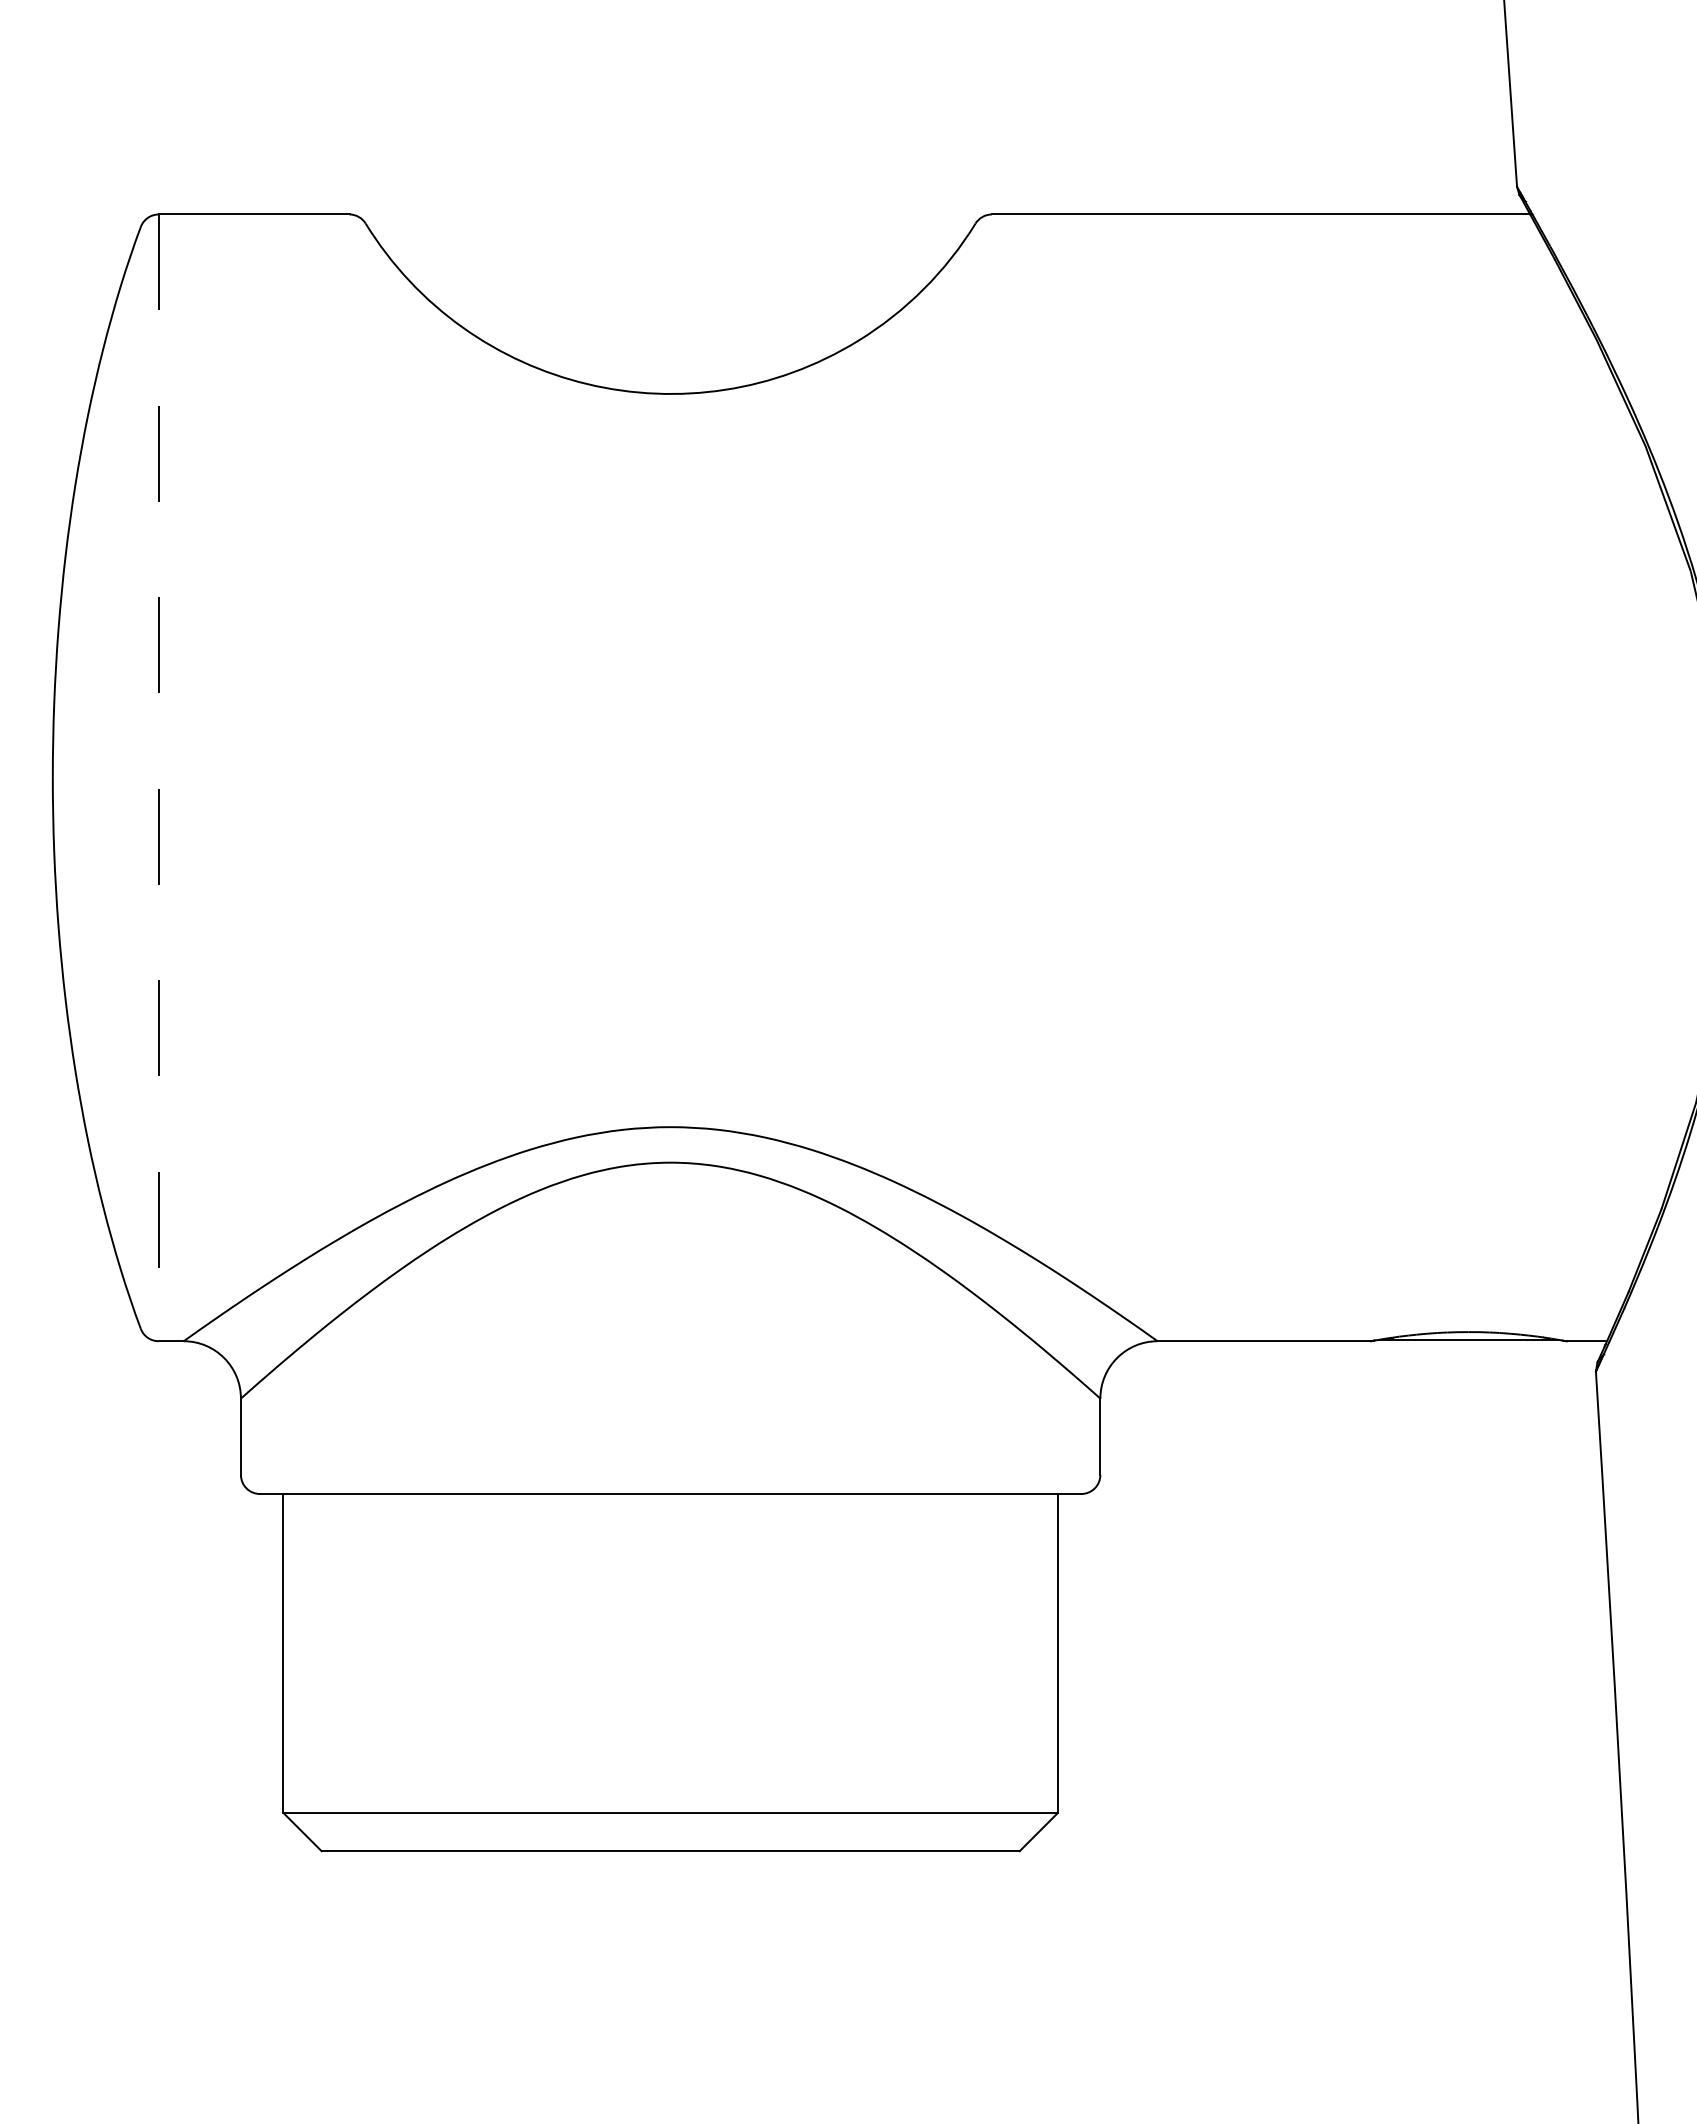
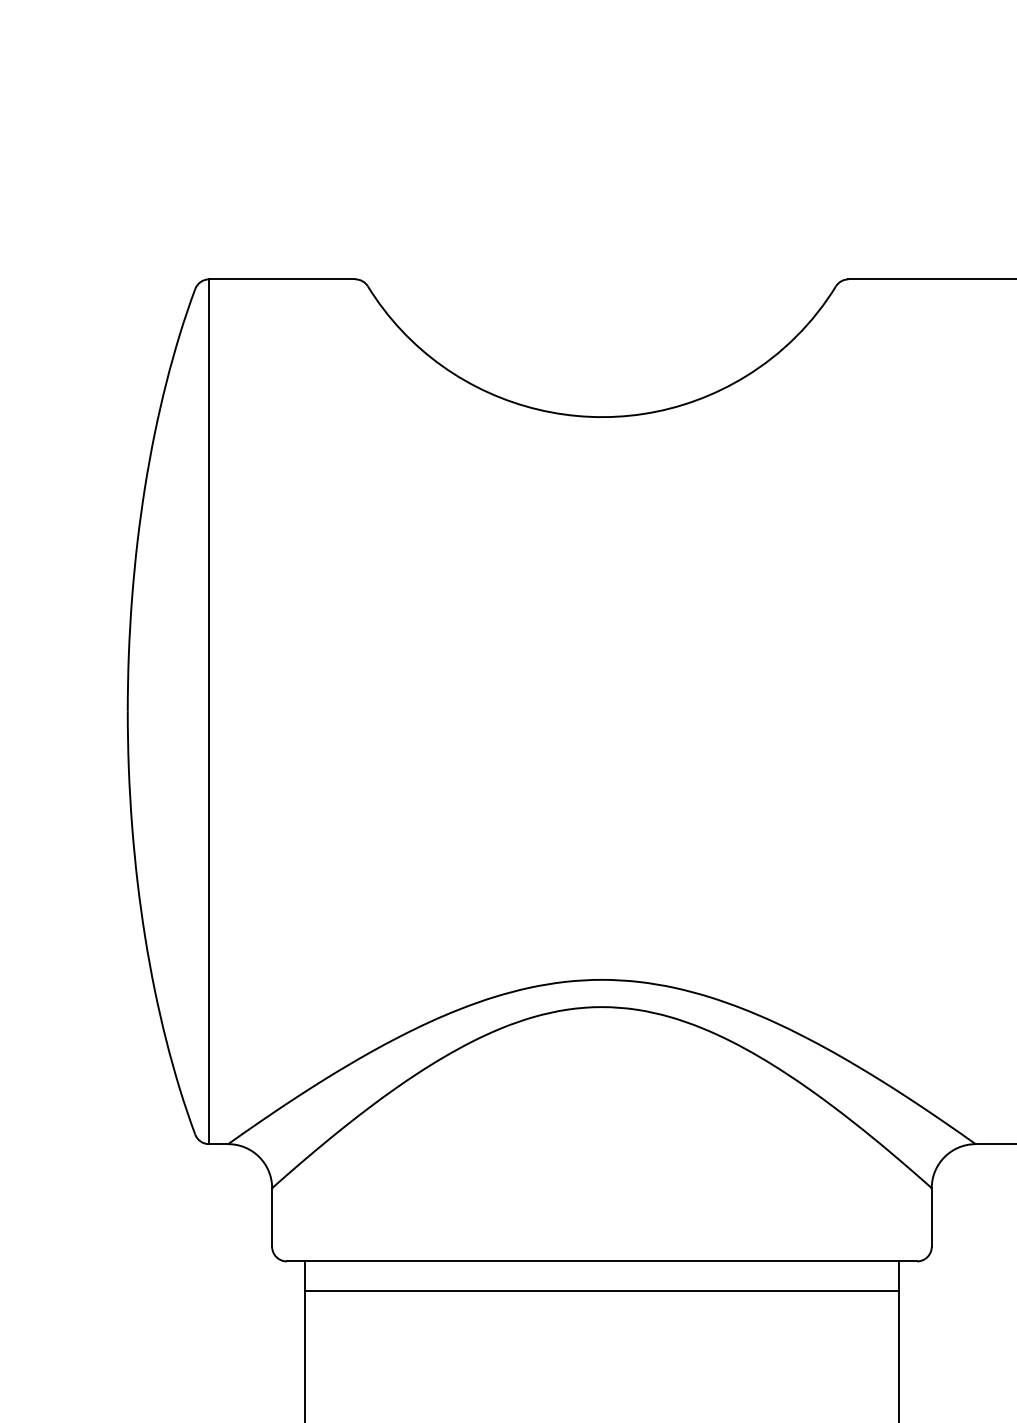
line: (158, 778) -> (208, 712), dashed -> solid
line: (670, 1532) -> (601, 1290), added

